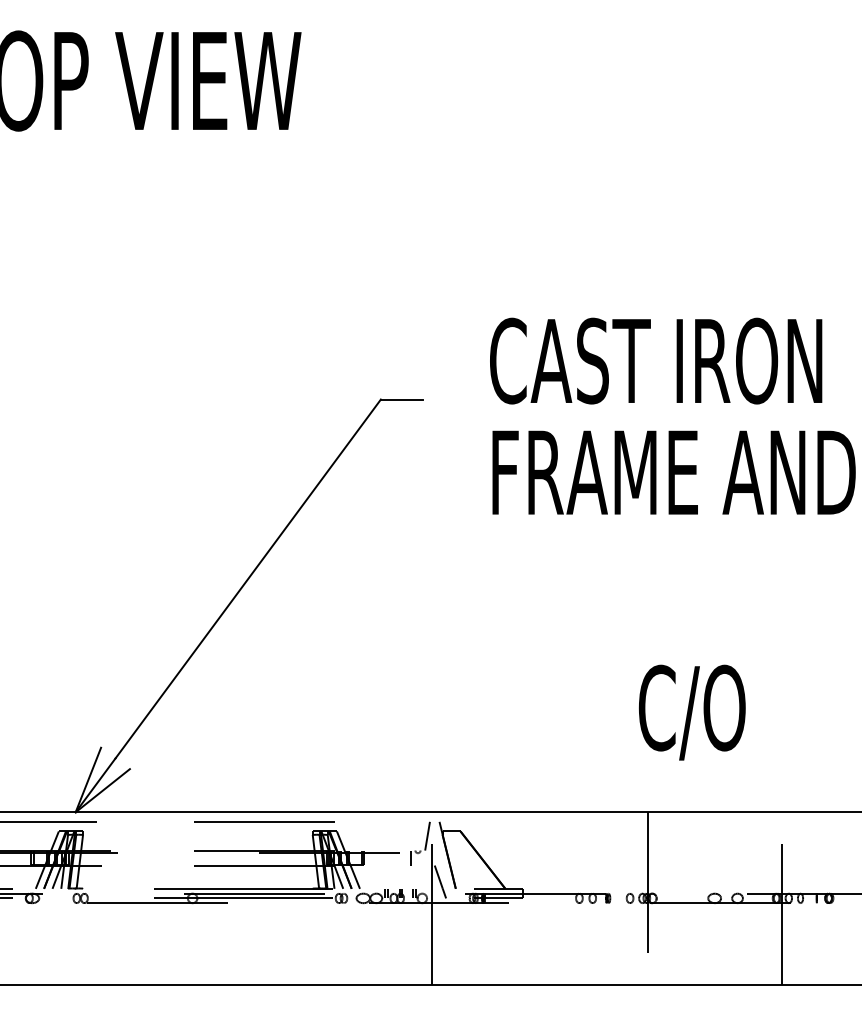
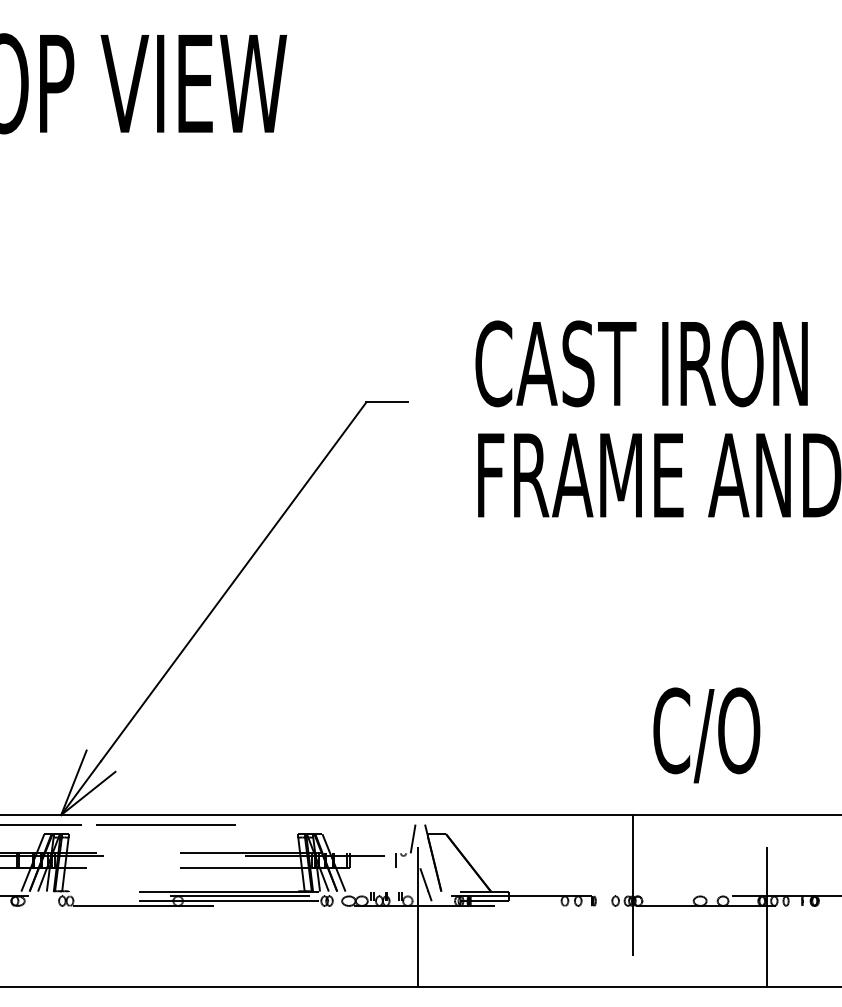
text: (692, 712) -> (707, 735), moved
line: (264, 821) -> (166, 824), moved

